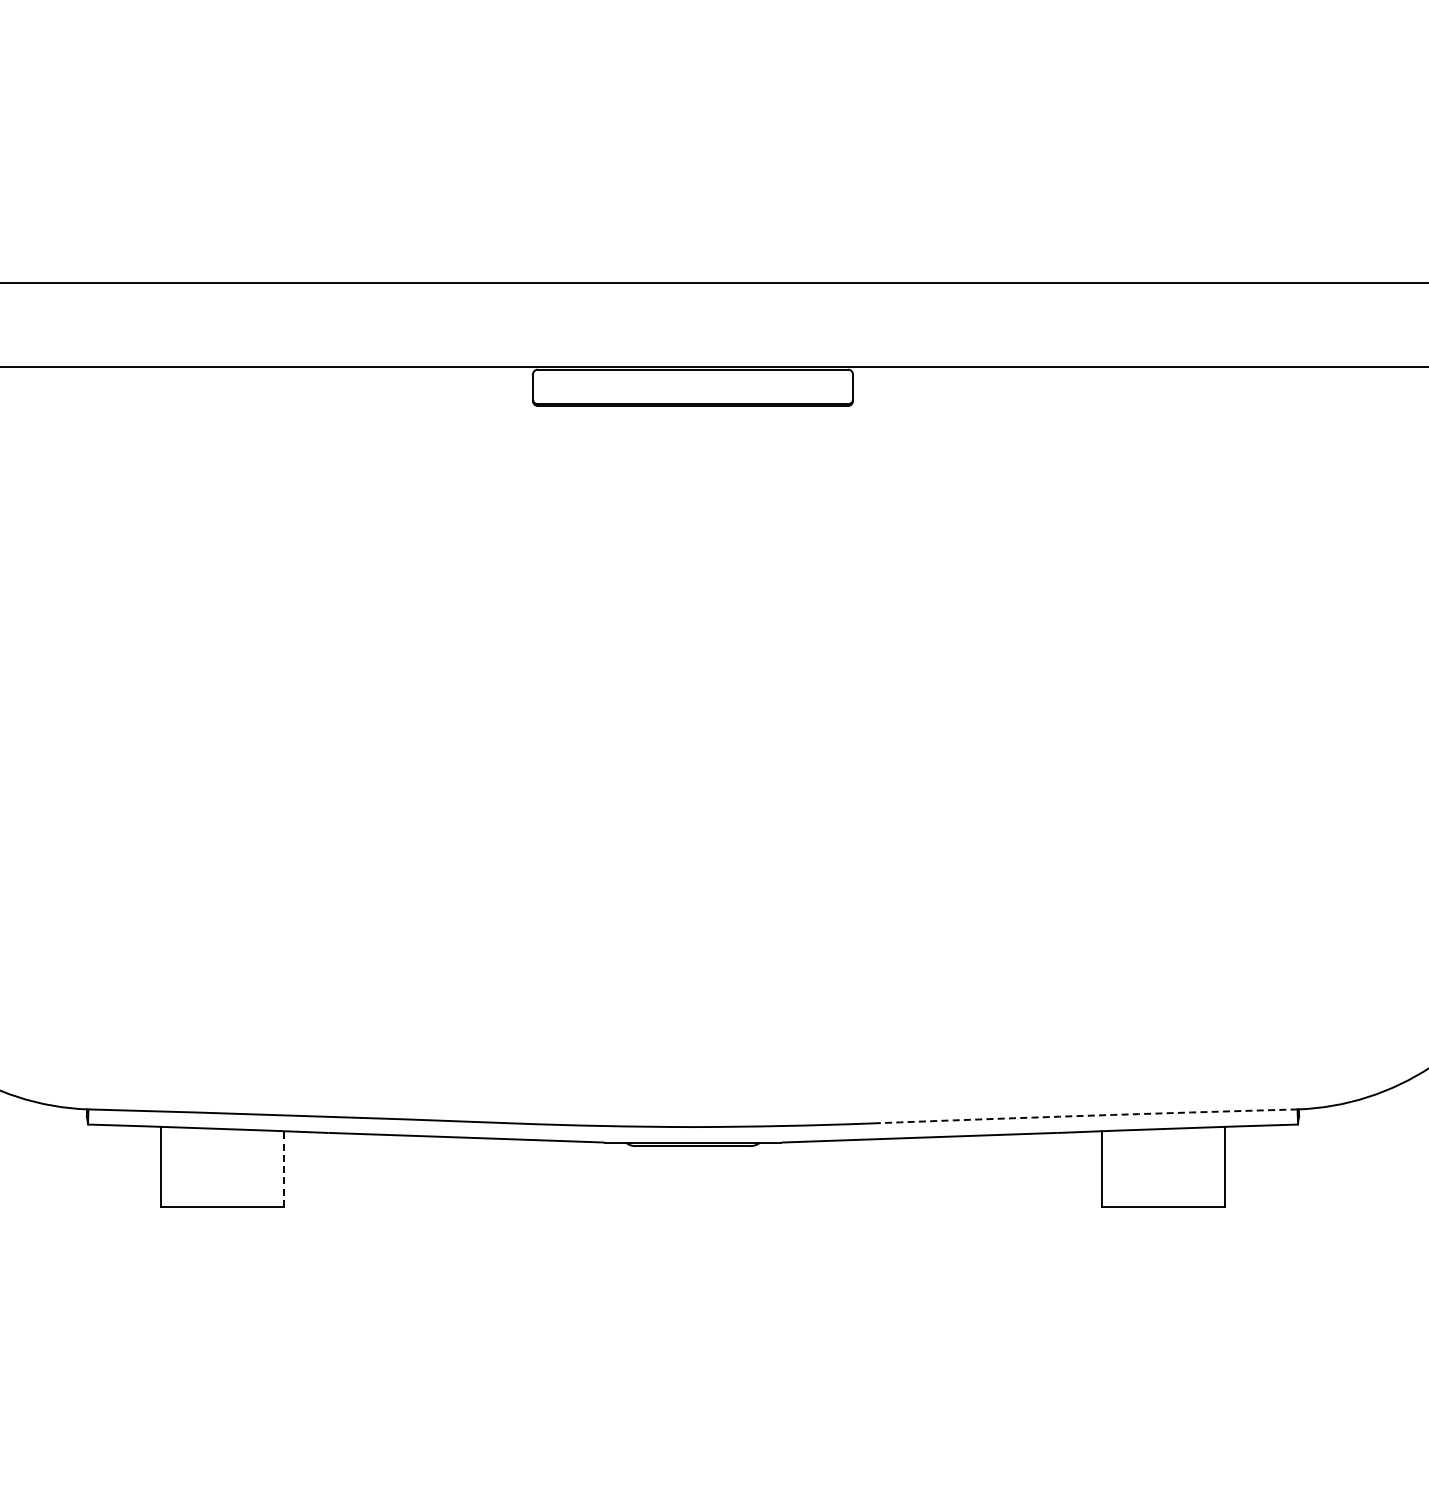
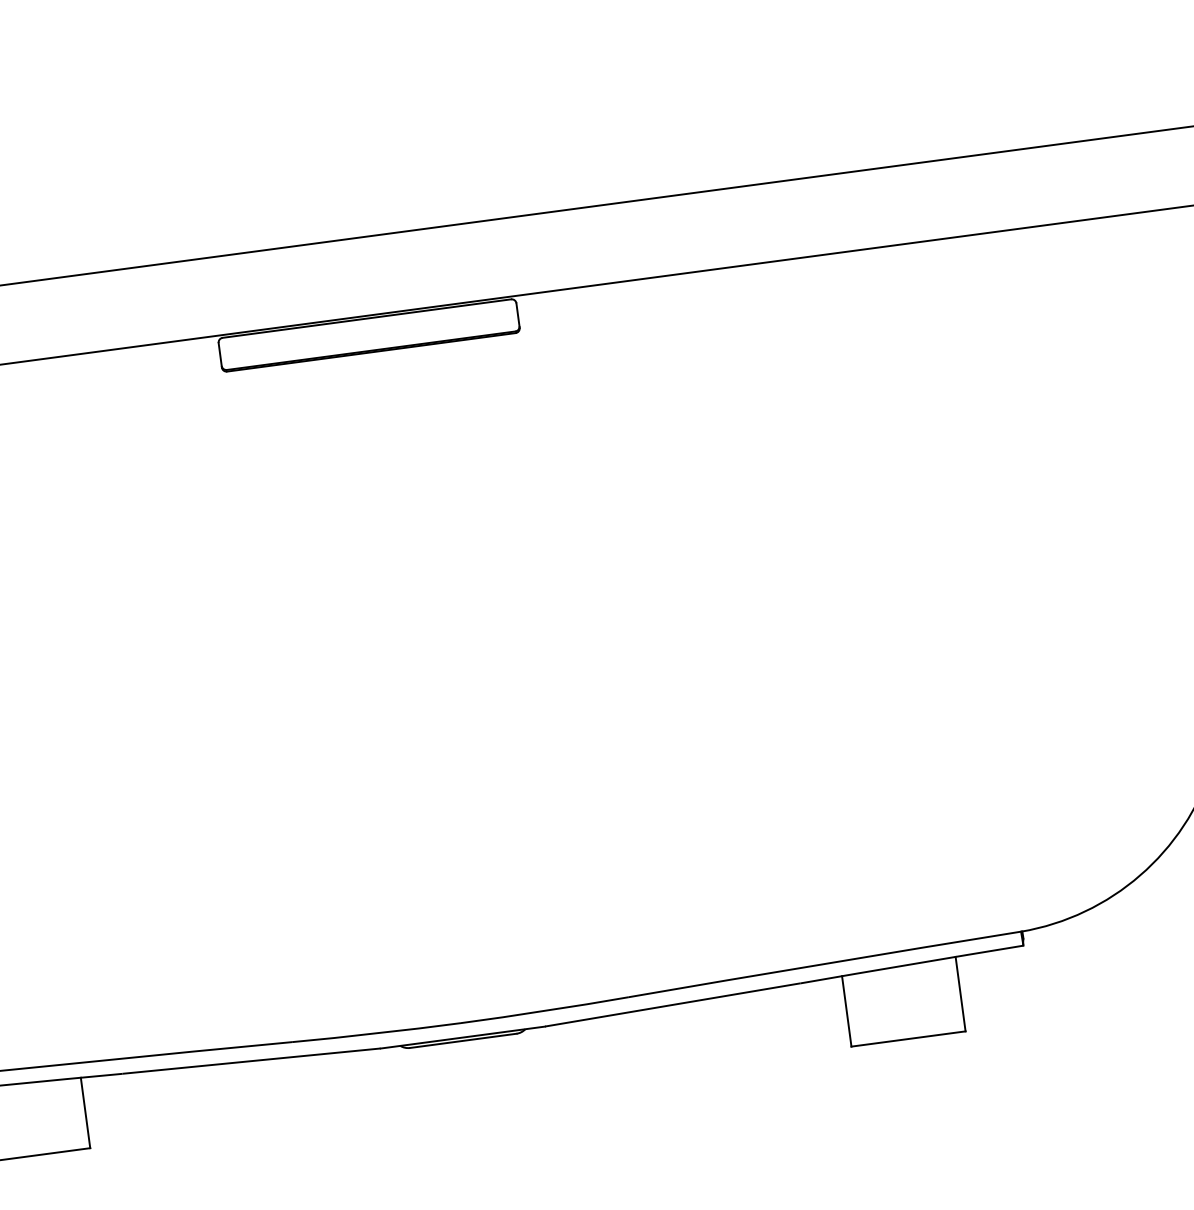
arc: (1085, 1115) -> (824, 963), dashed -> solid
line: (283, 1169) -> (85, 1113), dashed -> solid

